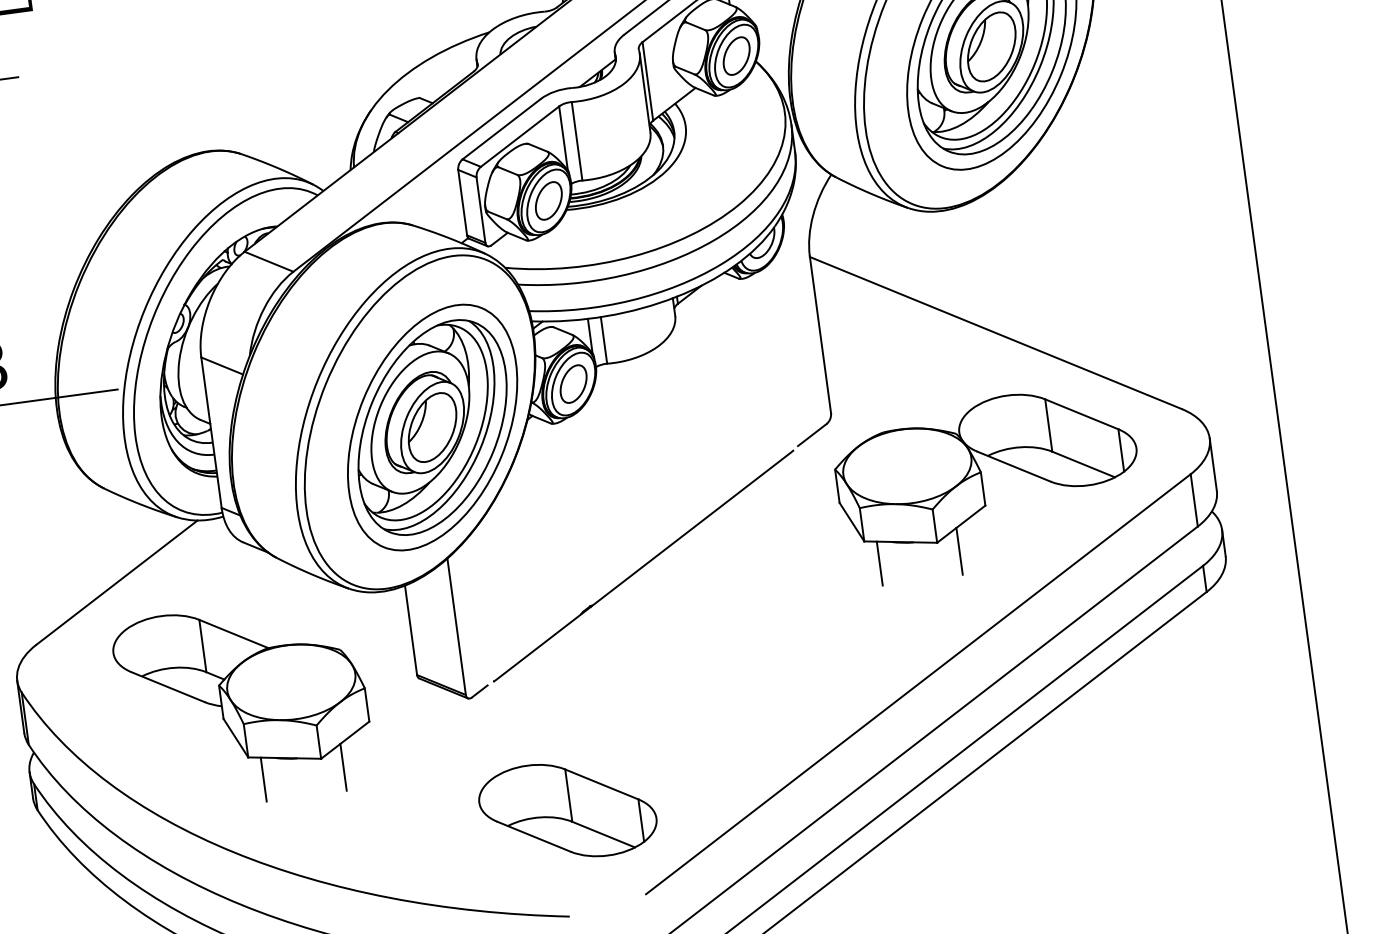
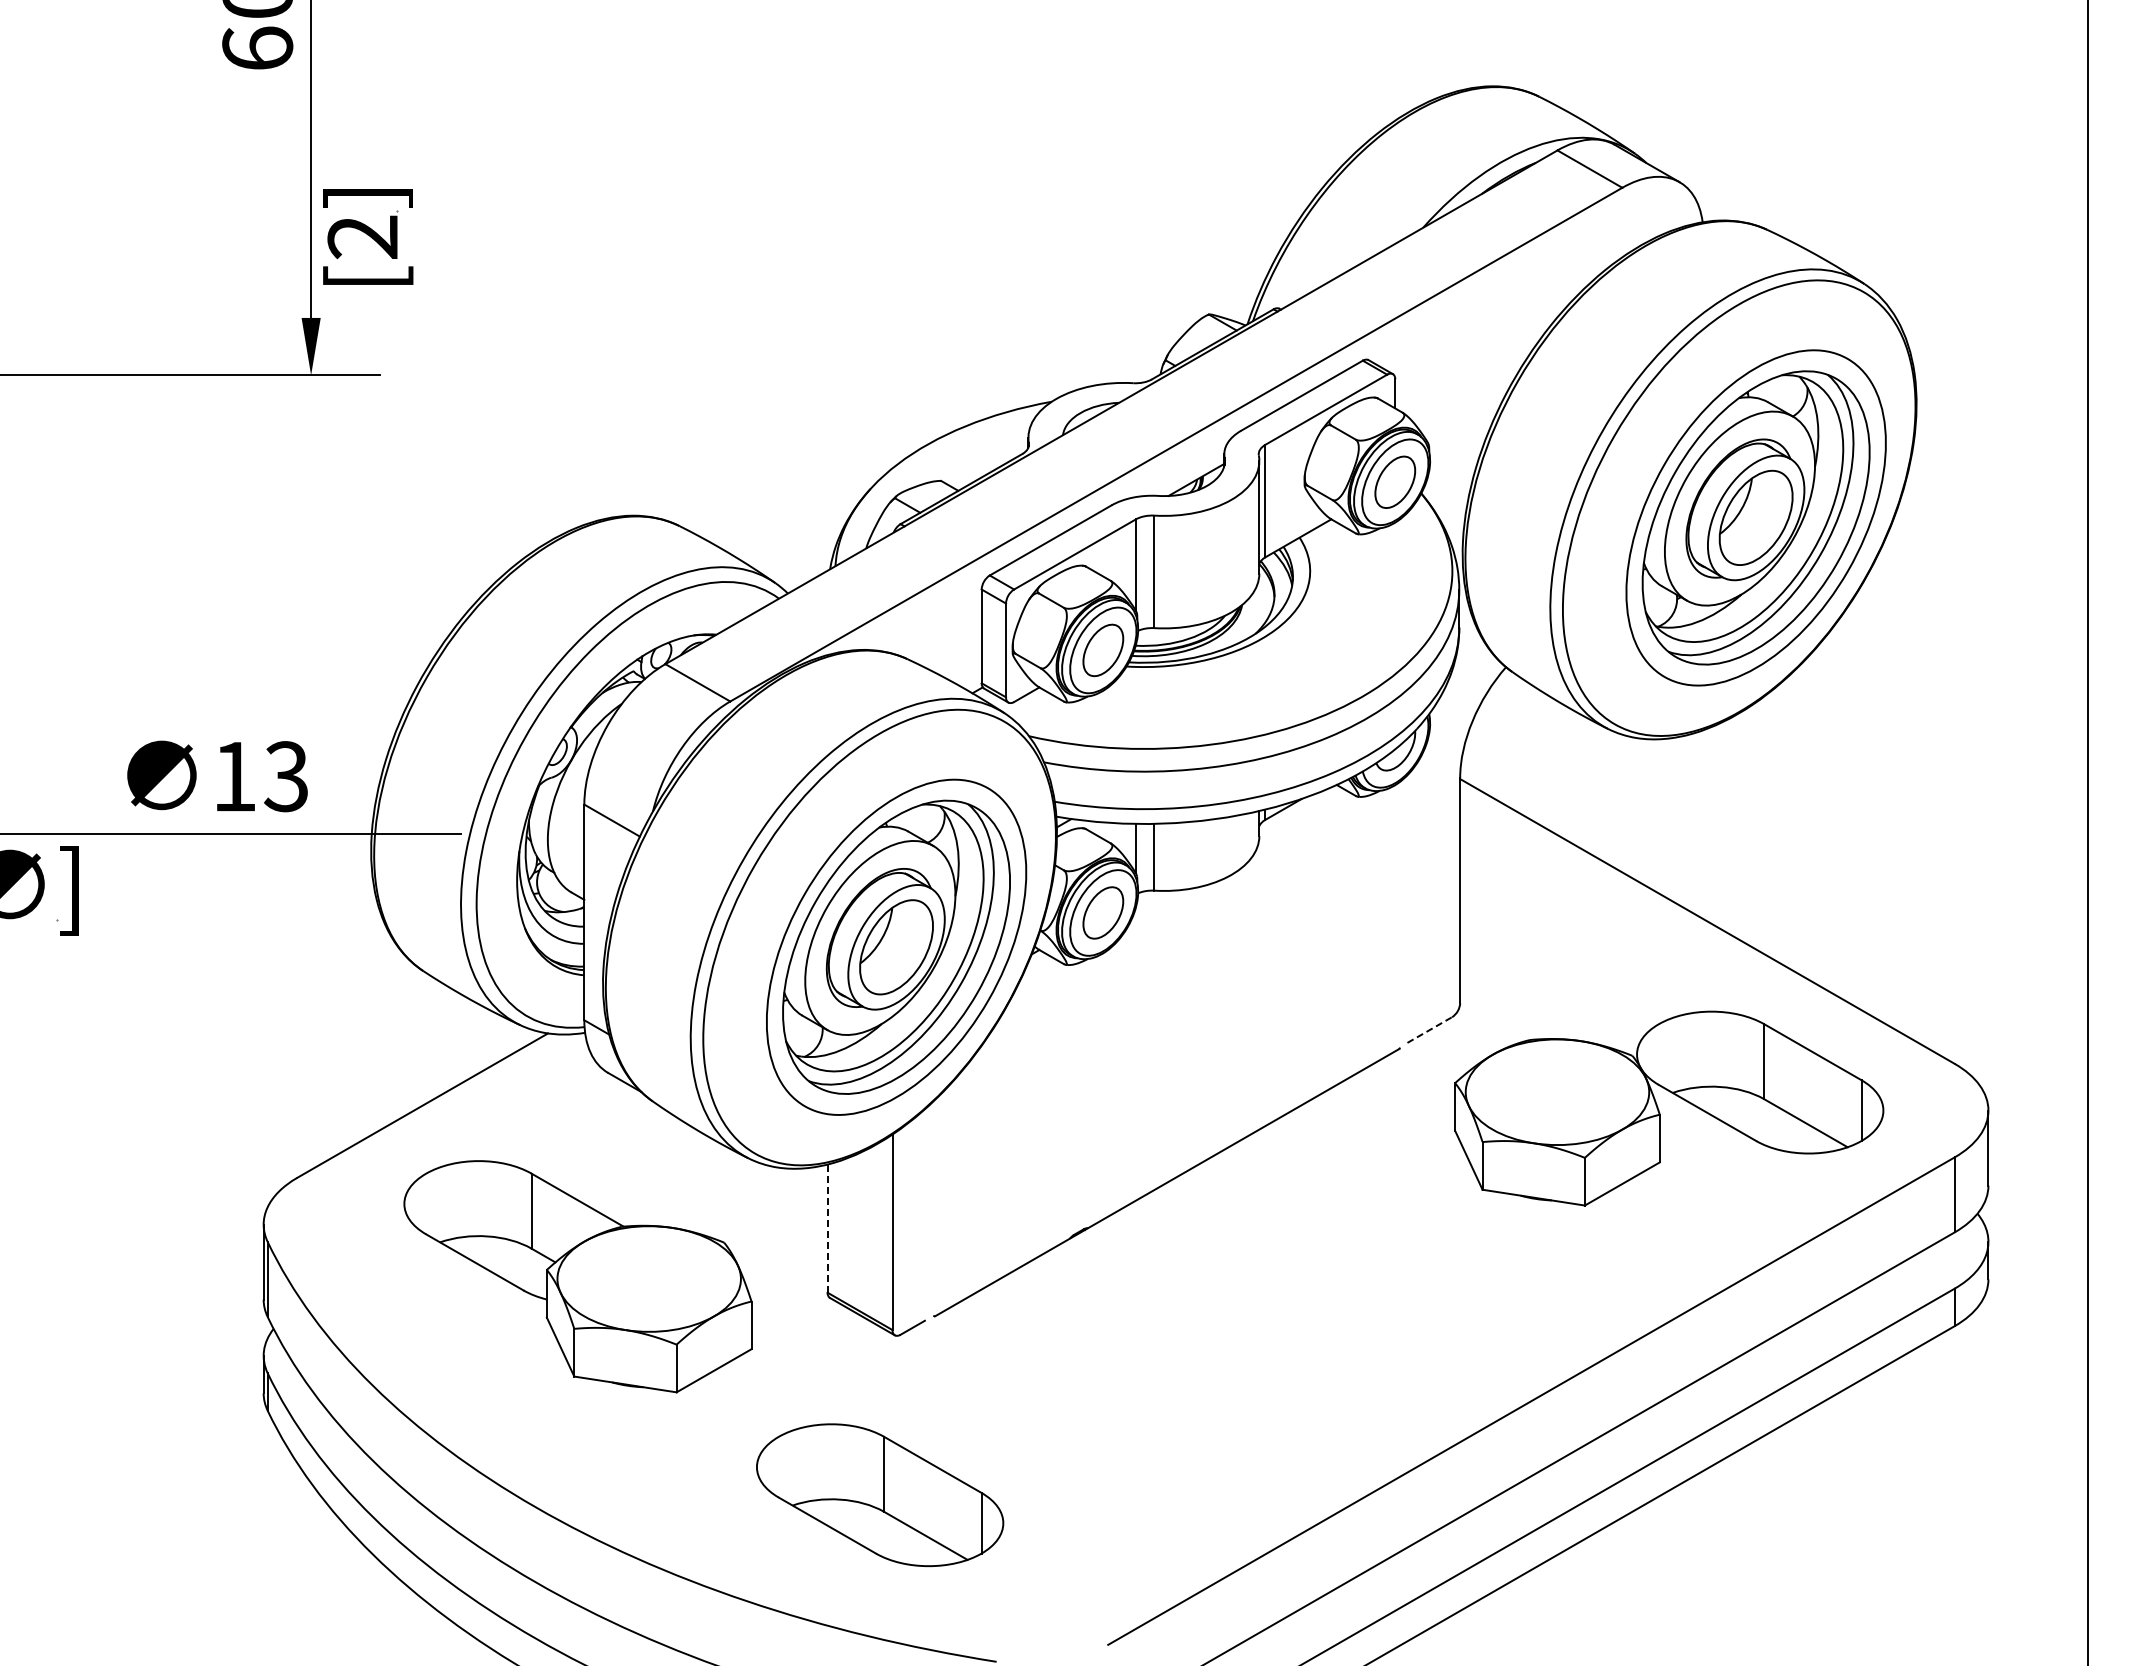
line: (812, 435) -> (1429, 1030), solid -> dashed
line: (959, 551) -> (1614, 1221), removed
line: (879, 563) -> (1500, 1223), removed
line: (410, 630) -> (827, 1228), solid -> dashed
line: (343, 767) -> (706, 1408), removed
line: (263, 779) -> (591, 1410), removed
part: (568, 810) -> (880, 1494), moved

